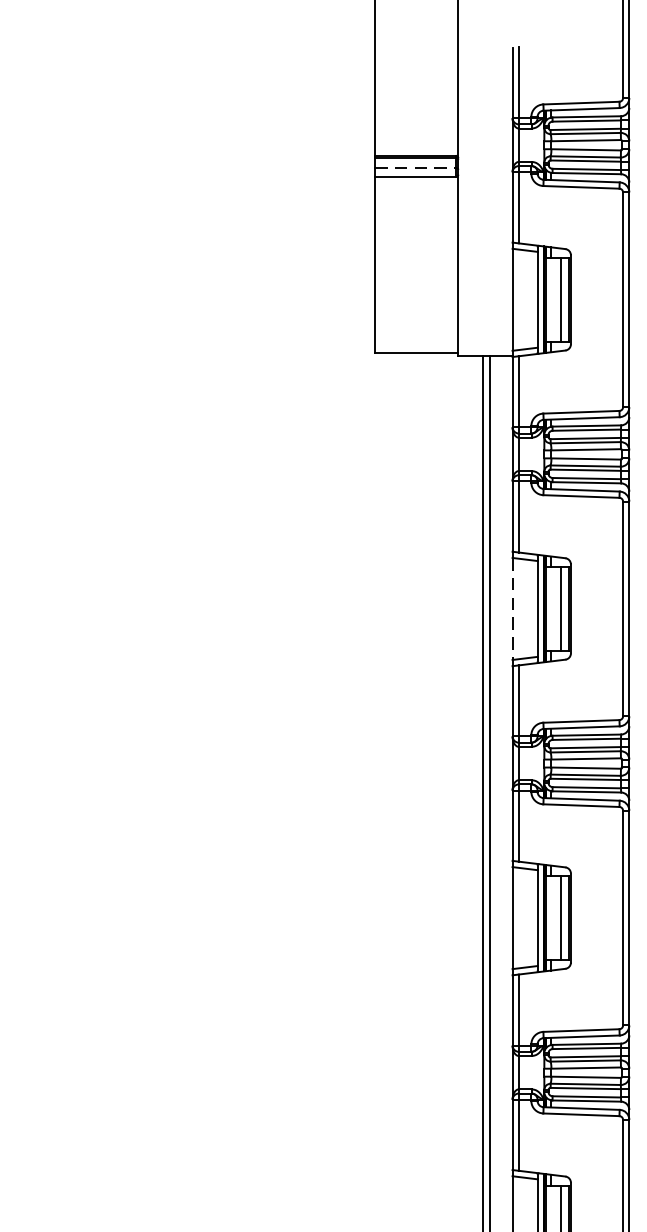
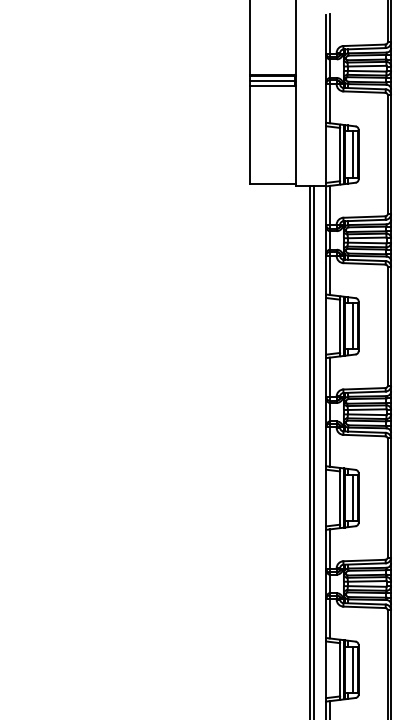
line: (415, 168) -> (272, 81), dashed -> solid
line: (513, 609) -> (326, 326), dashed -> solid

